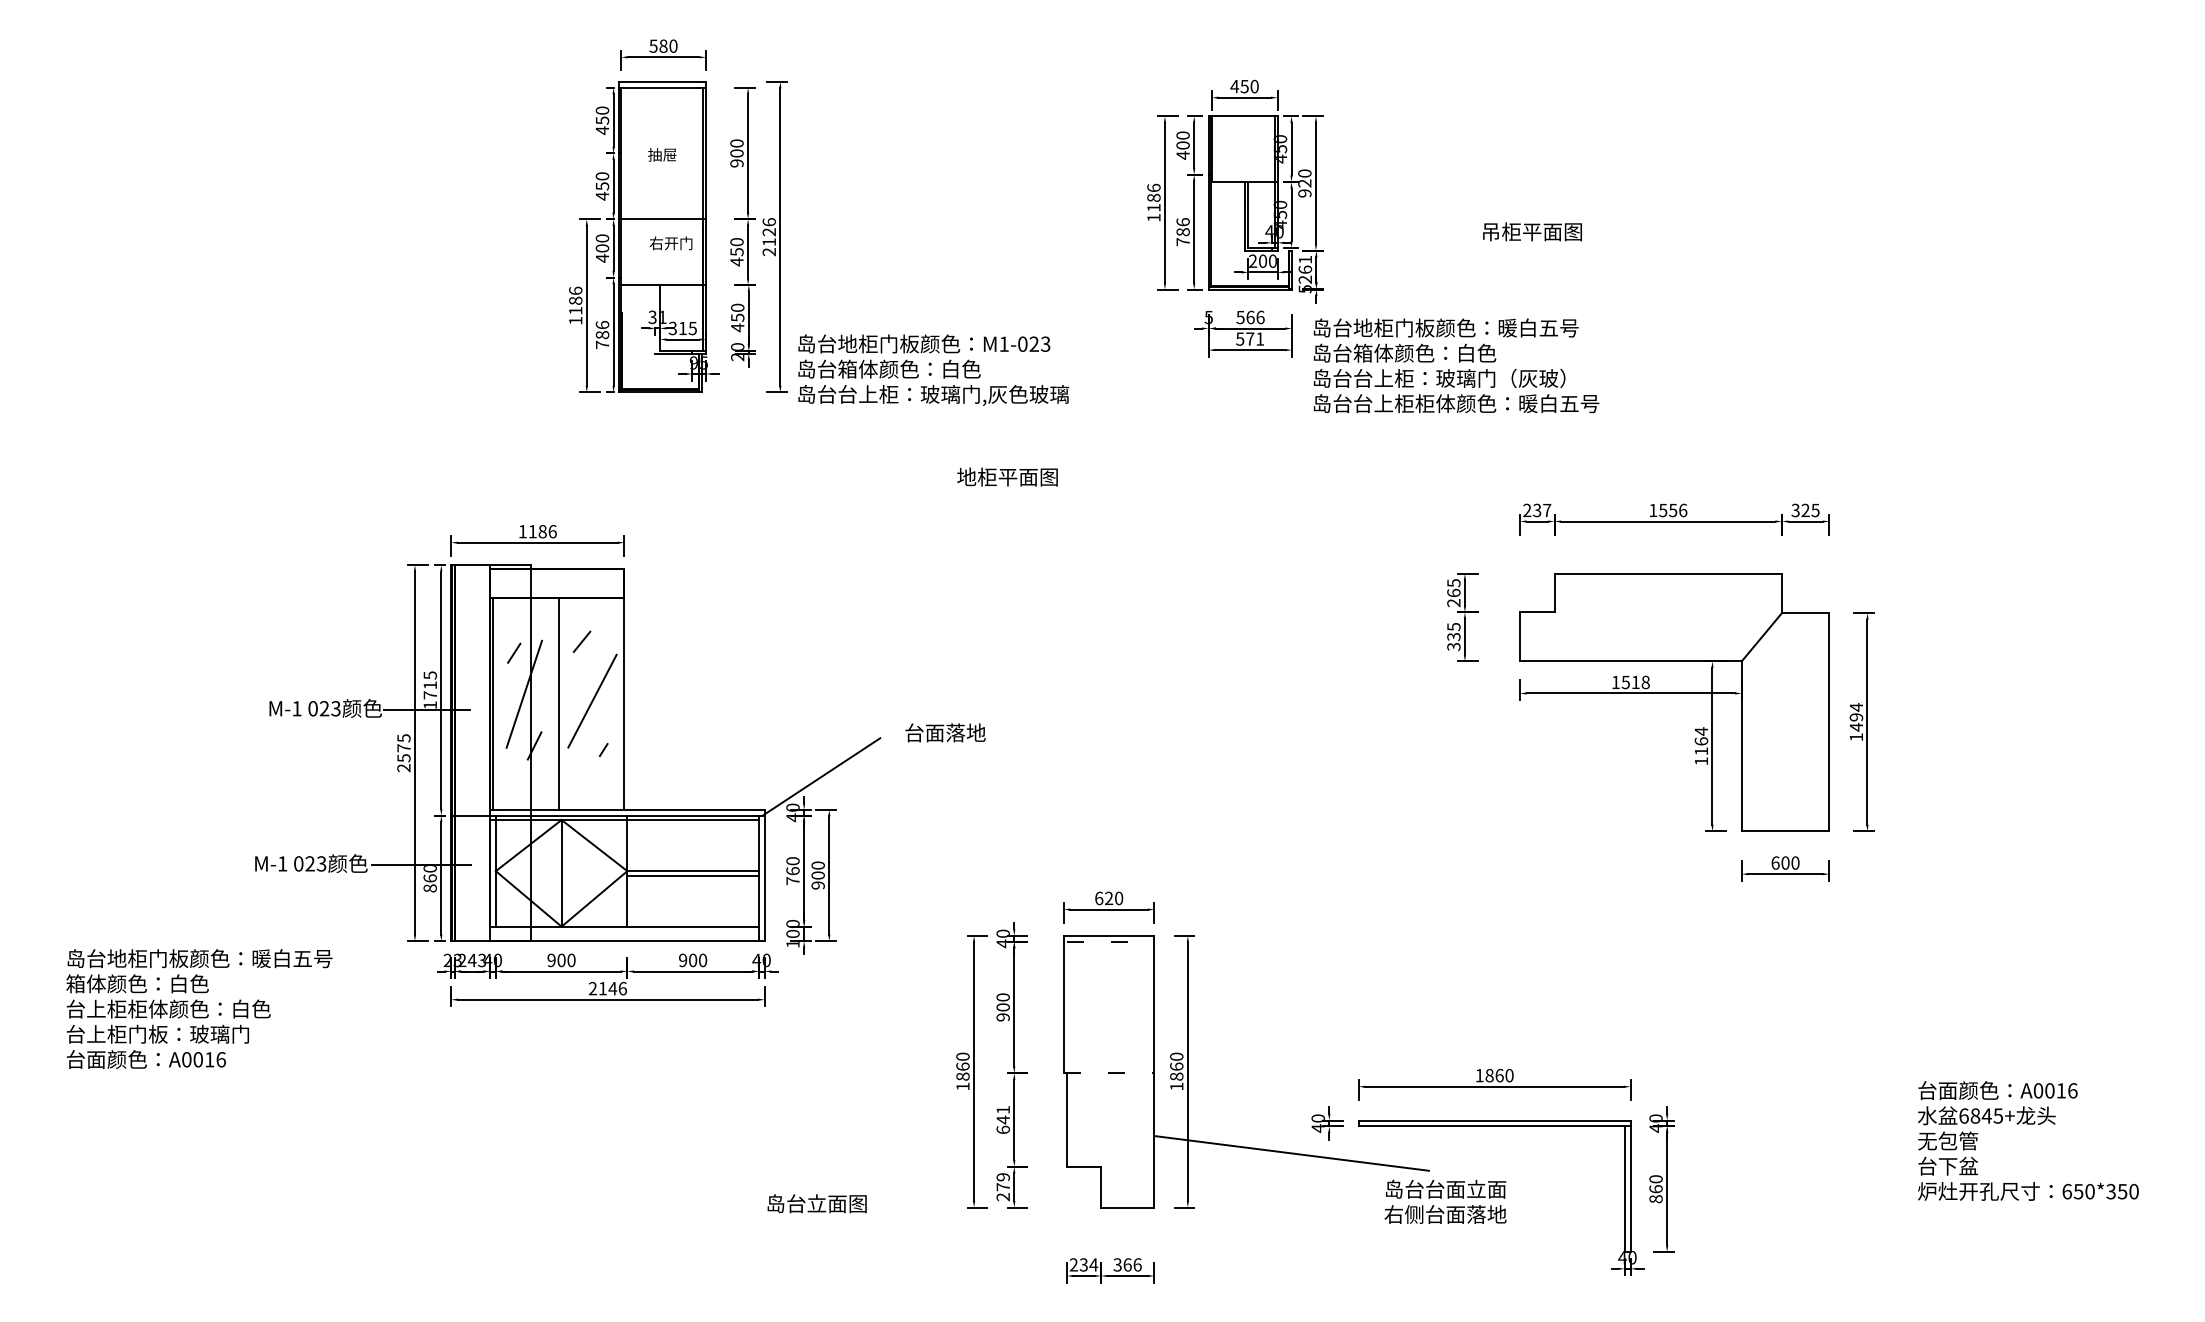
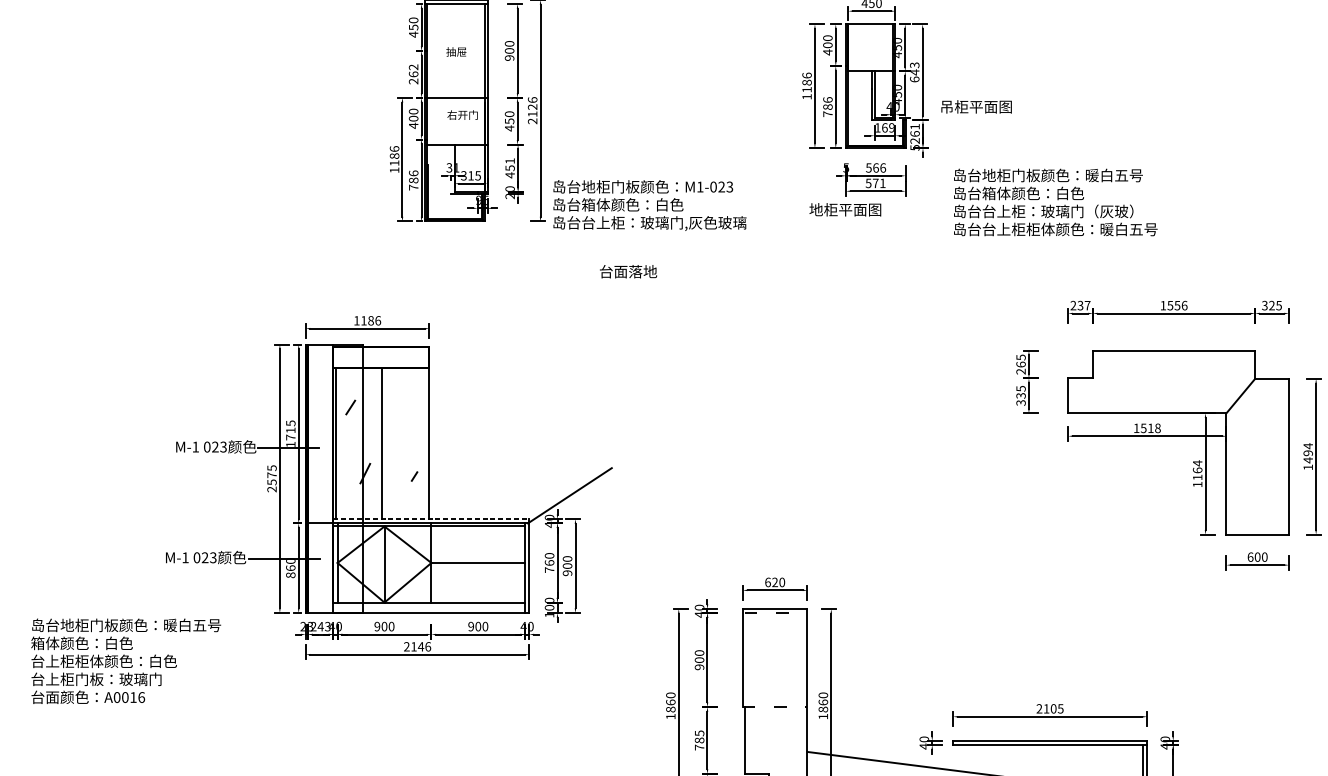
text: (1304, 183) -> (914, 72), 920 -> 643
text: (602, 186) -> (413, 74), 450 -> 262
text: (1532, 231) -> (976, 106), moved
text: (1262, 260) -> (884, 127), 200 -> 169
text: (737, 307) -> (509, 160), 450 -> 451
text: (1456, 365) -> (1055, 202), moved
text: (1007, 476) -> (845, 209), moved
line: (581, 641) -> (398, 399), removed
line: (524, 693) -> (358, 436), removed
line: (592, 700) -> (406, 441), removed
text: (945, 732) -> (628, 271), moved
line: (627, 809) -> (431, 518), solid -> dashed
line: (692, 875) -> (477, 566), removed
text: (1494, 1075) -> (1050, 708), 1860 -> 2105
text: (1002, 1119) -> (699, 740), 641 -> 785

